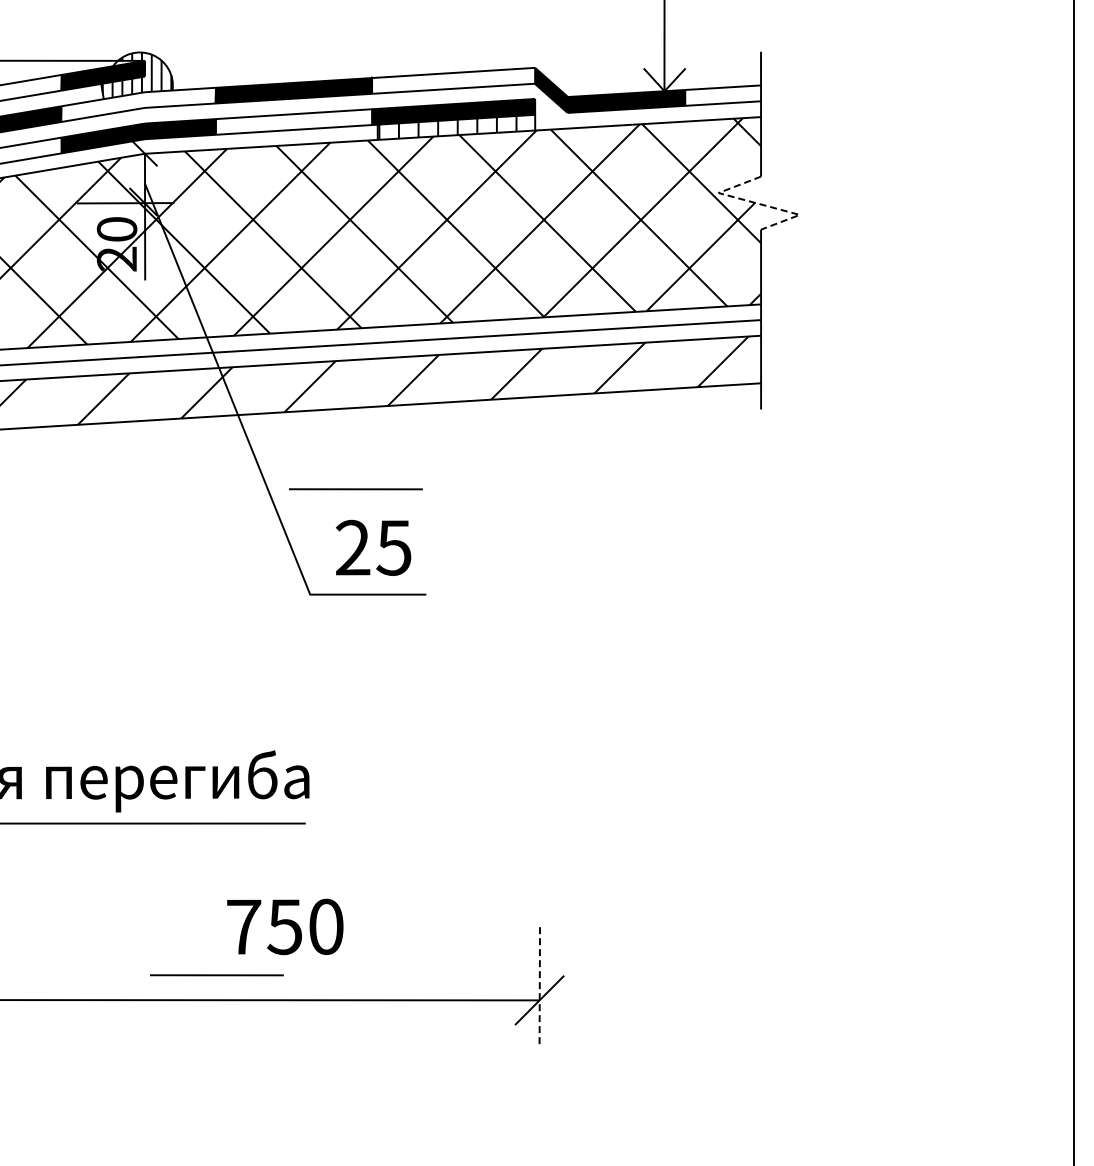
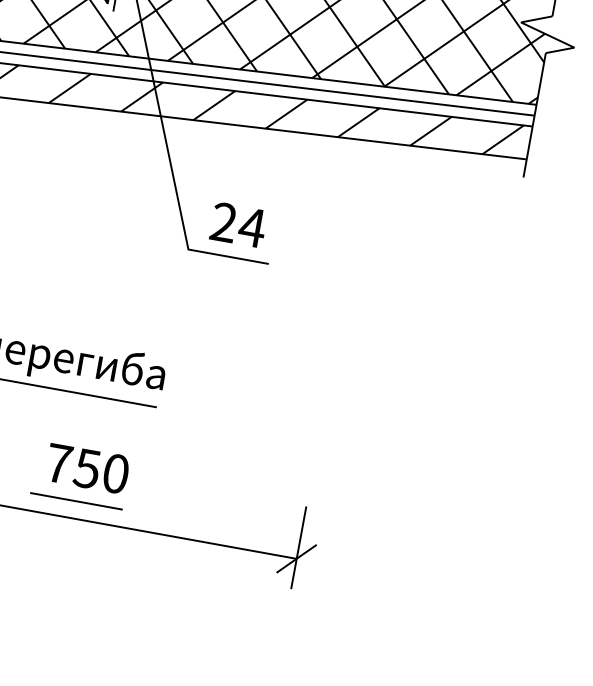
line: (757, 203) -> (546, 34), dashed -> solid
line: (355, 489) -> (232, 182), removed
text: (393, 547) -> (251, 227), 25 -> 24
text: (285, 926) -> (87, 468), moved
line: (539, 984) -> (298, 547), dashed -> solid

